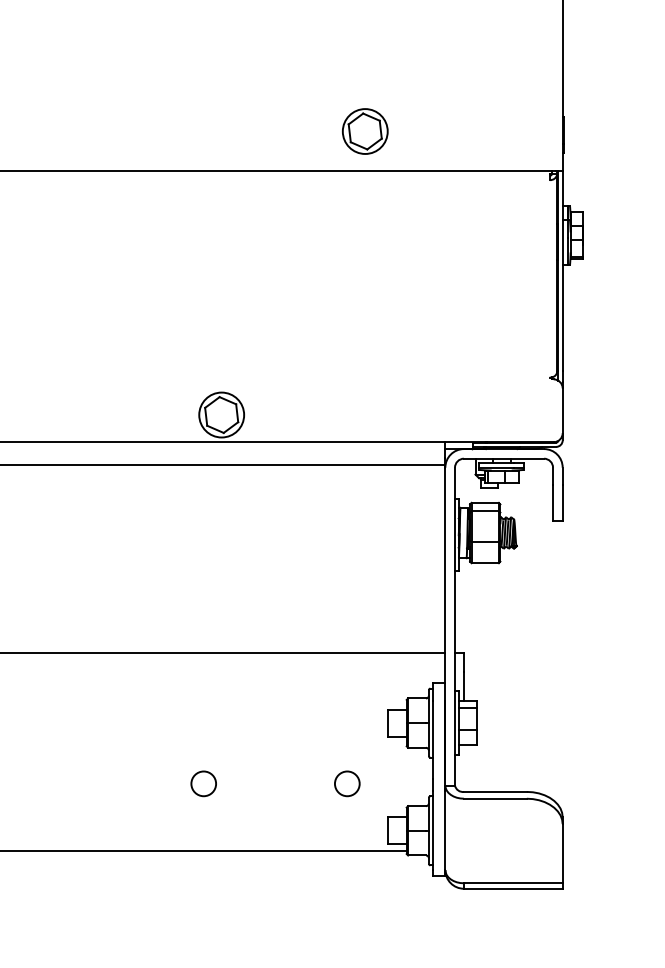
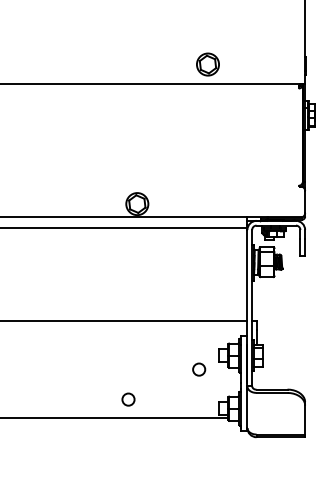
circle: (203, 783) -> (128, 399), moved
circle: (348, 783) -> (199, 369), moved

